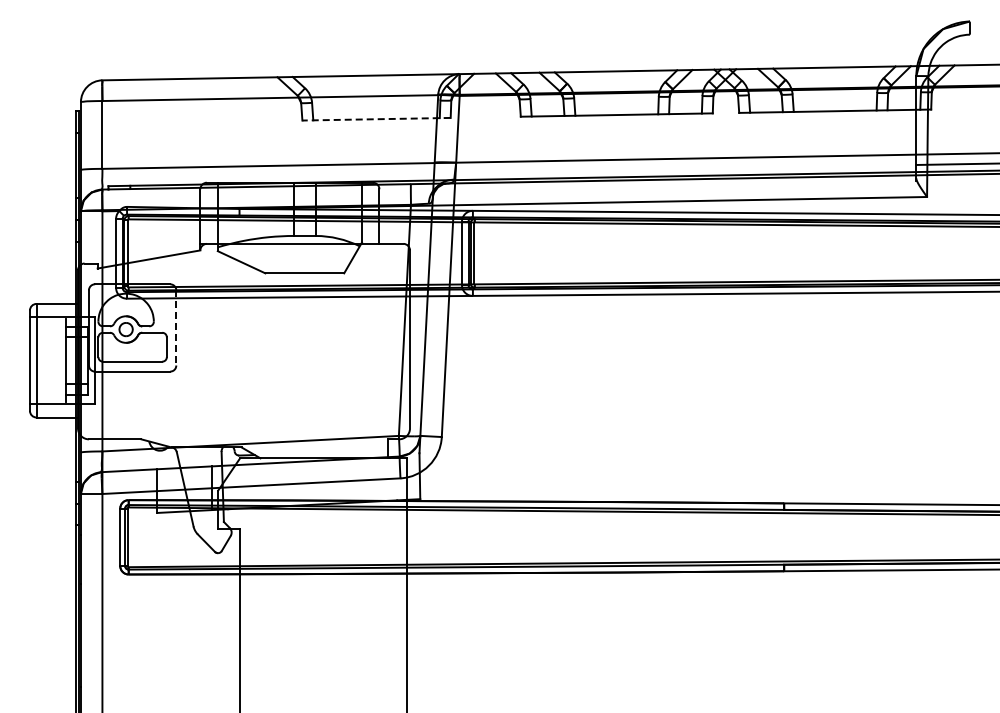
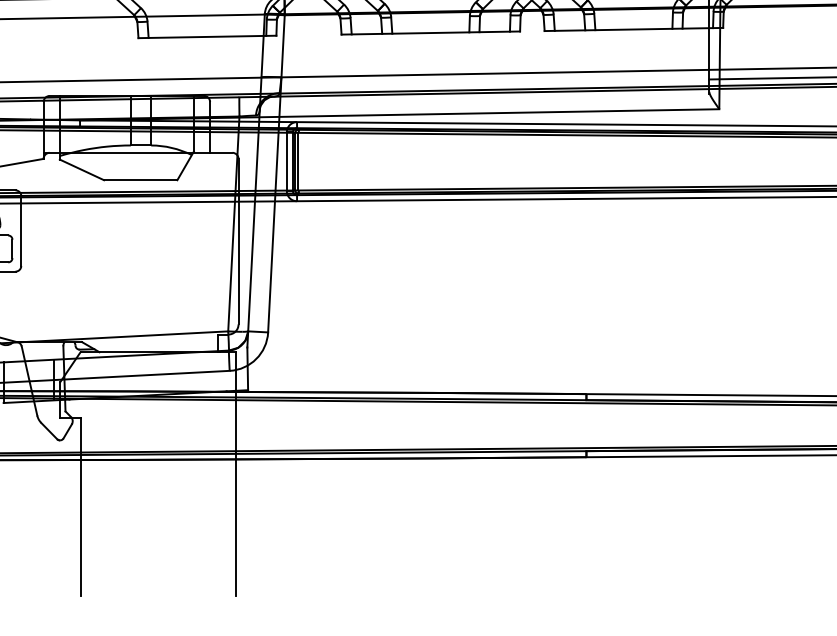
line: (376, 119) -> (207, 37), dashed -> solid
line: (176, 327) -> (21, 230), dashed -> solid

